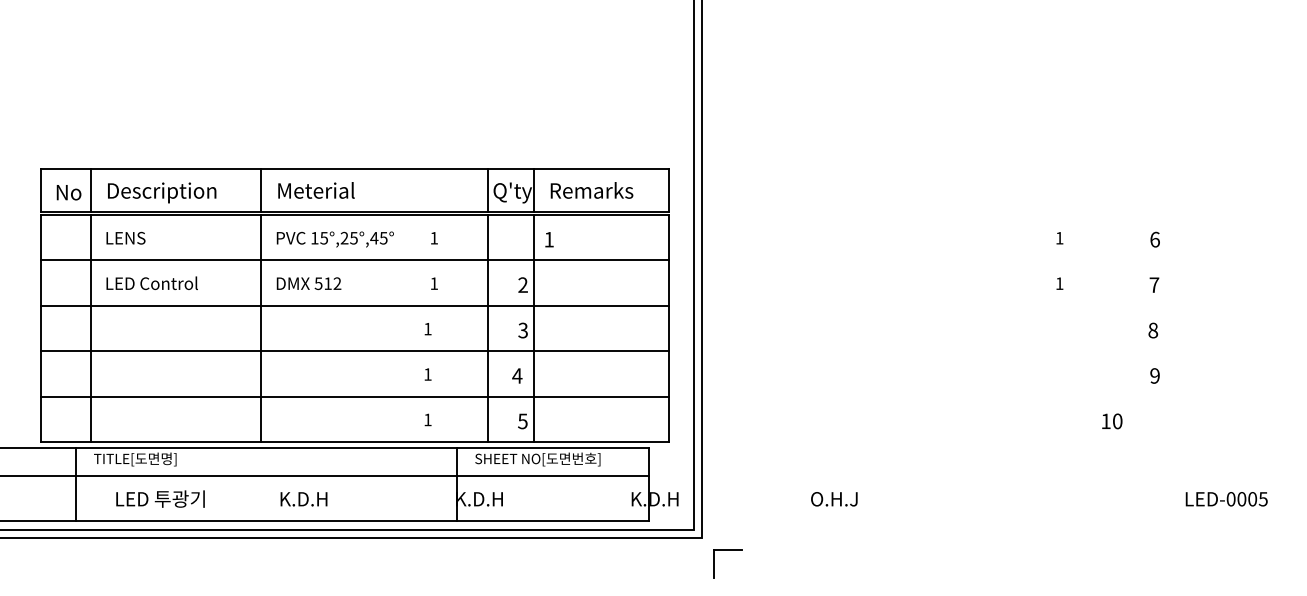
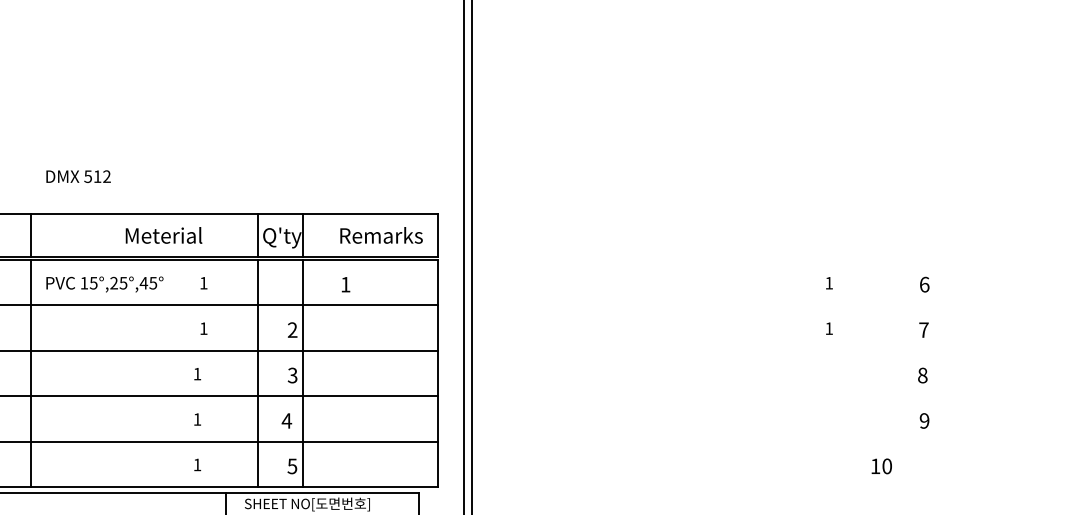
text: (316, 190) -> (164, 235), moved
text: (591, 190) -> (381, 235), moved
text: (549, 239) -> (346, 284), moved
text: (308, 283) -> (78, 176), moved

